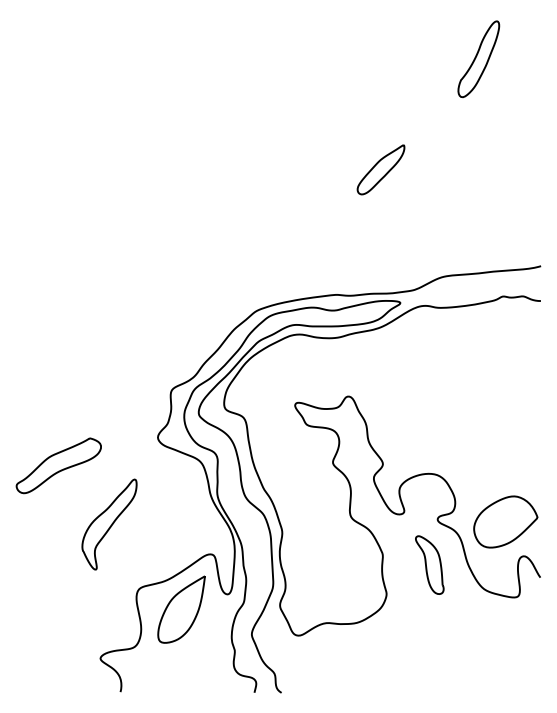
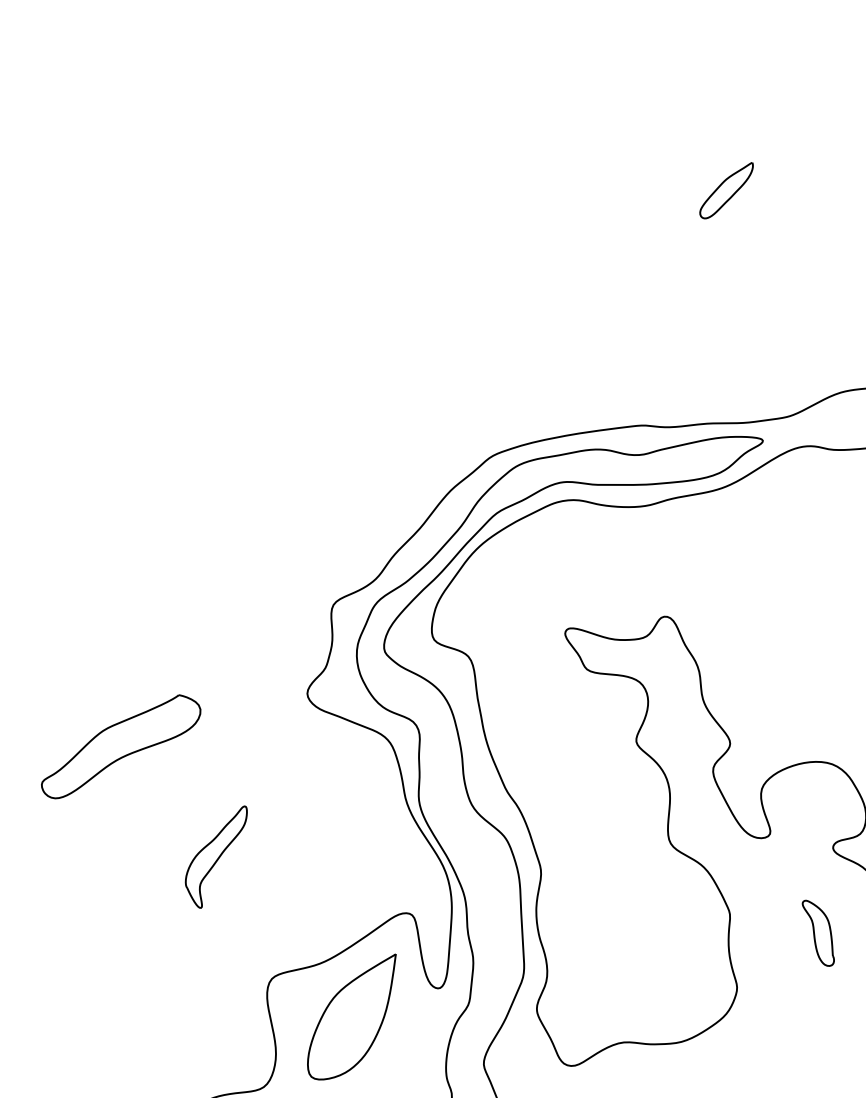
part: (380, 169) -> (725, 189), size x0.6
part: (109, 524) -> (216, 857), size x0.6
part: (429, 564) -> (817, 932), size x0.6

